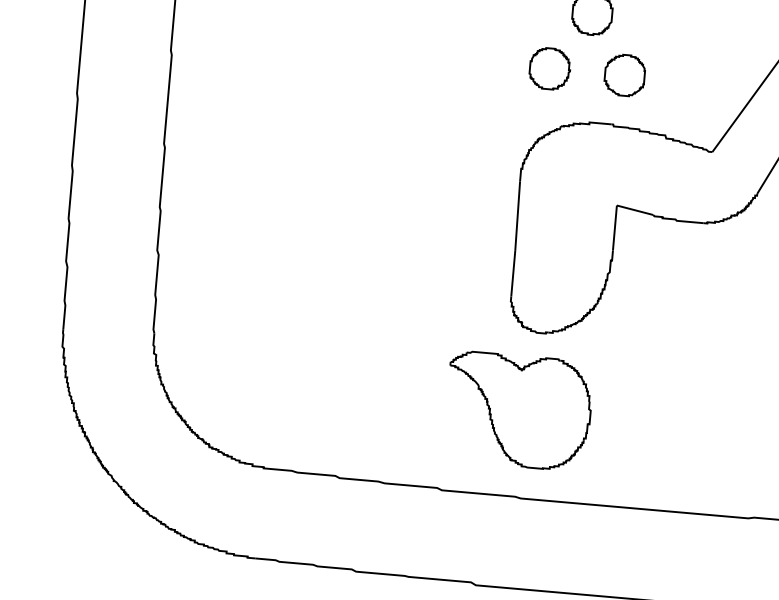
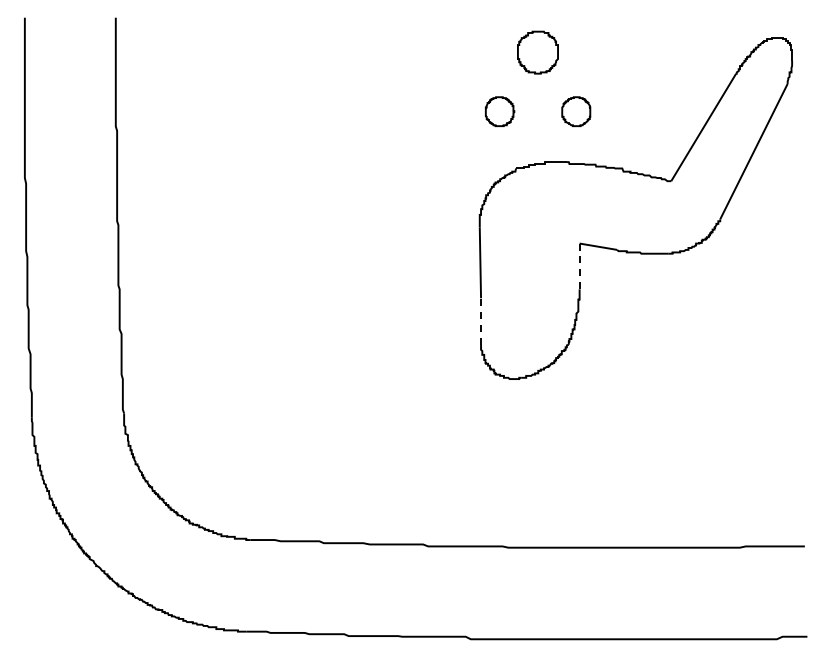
part: (549, 68) -> (499, 111), size x0.7
part: (625, 75) -> (576, 111), size x0.7
line: (614, 228) -> (579, 266), solid -> dashed
line: (513, 273) -> (481, 321), solid -> dashed
part: (518, 410) -> (498, 459), removed

